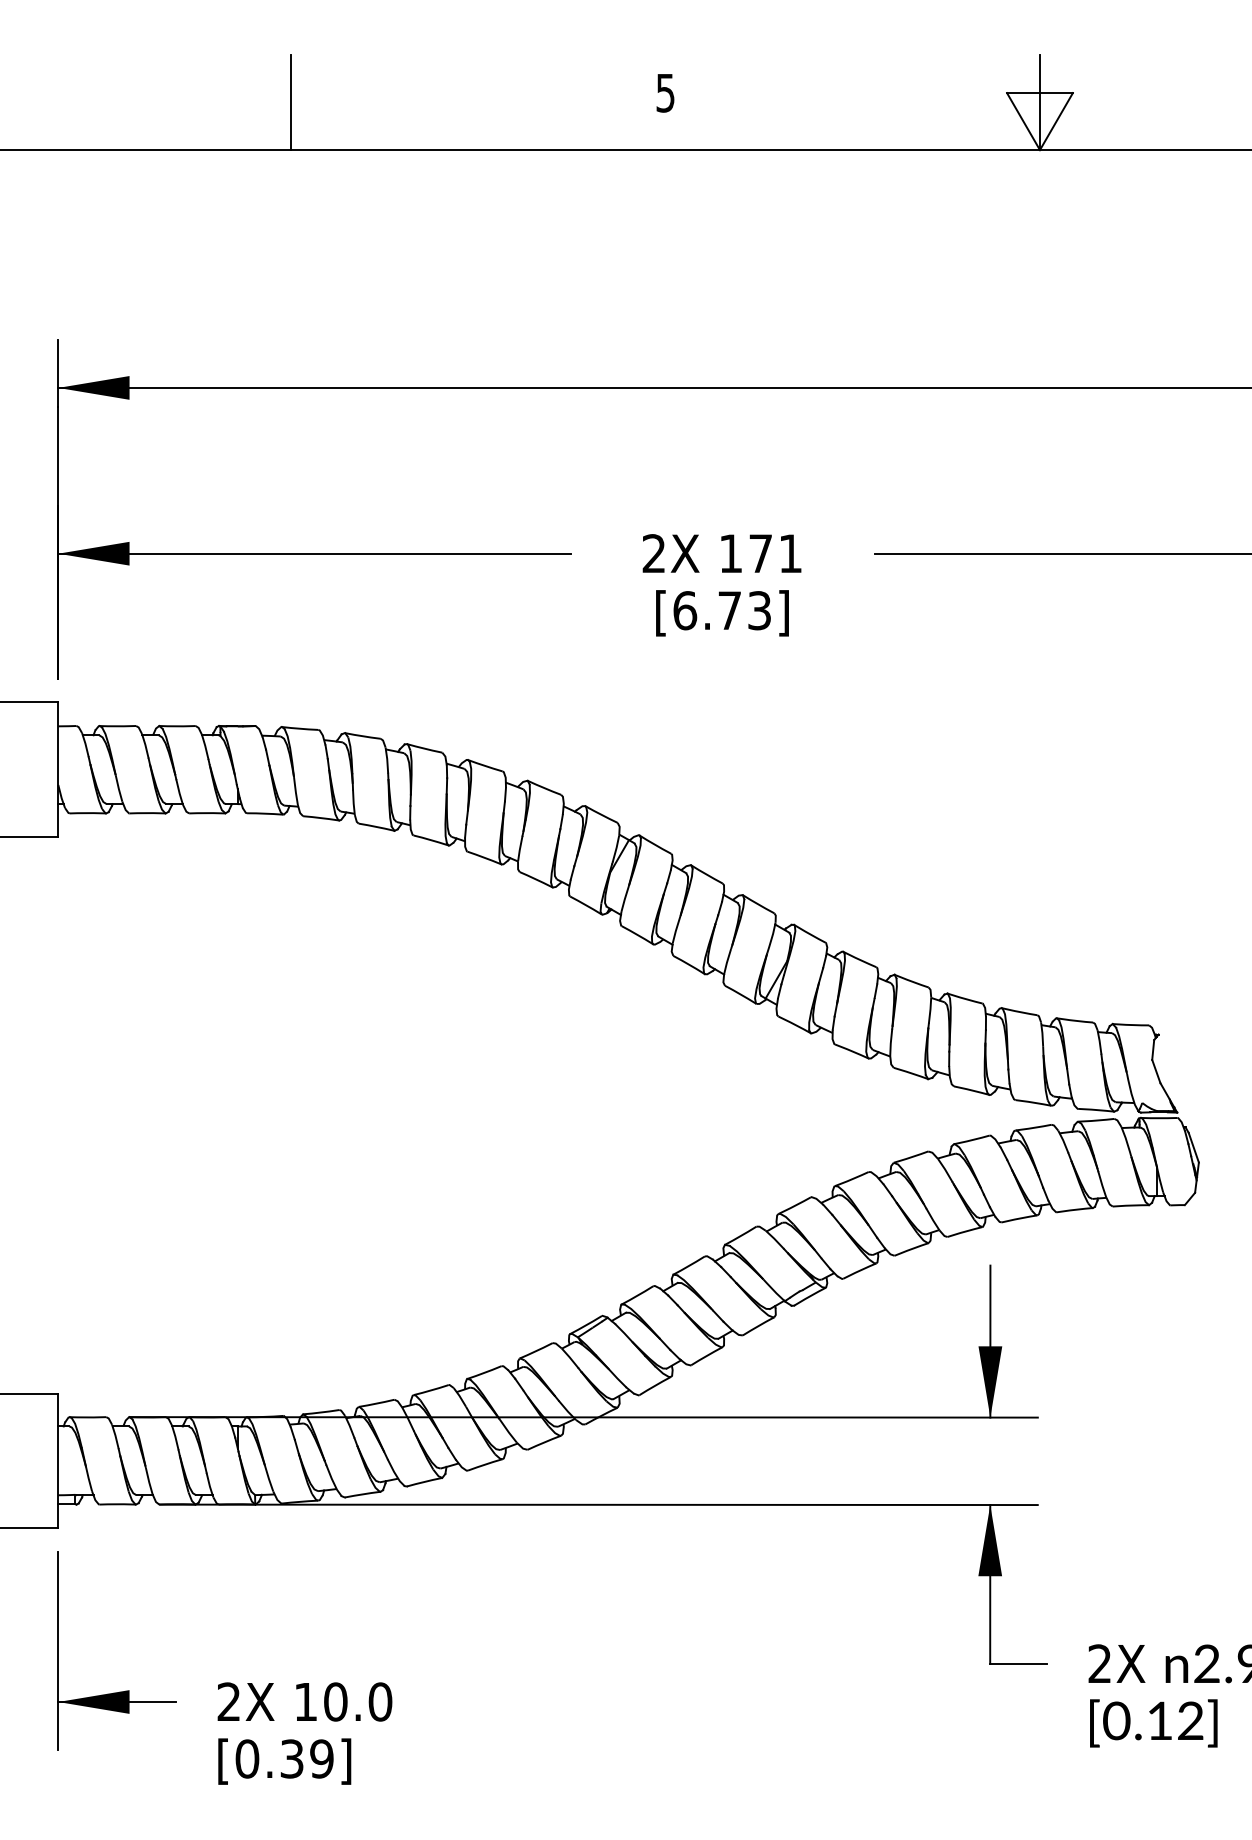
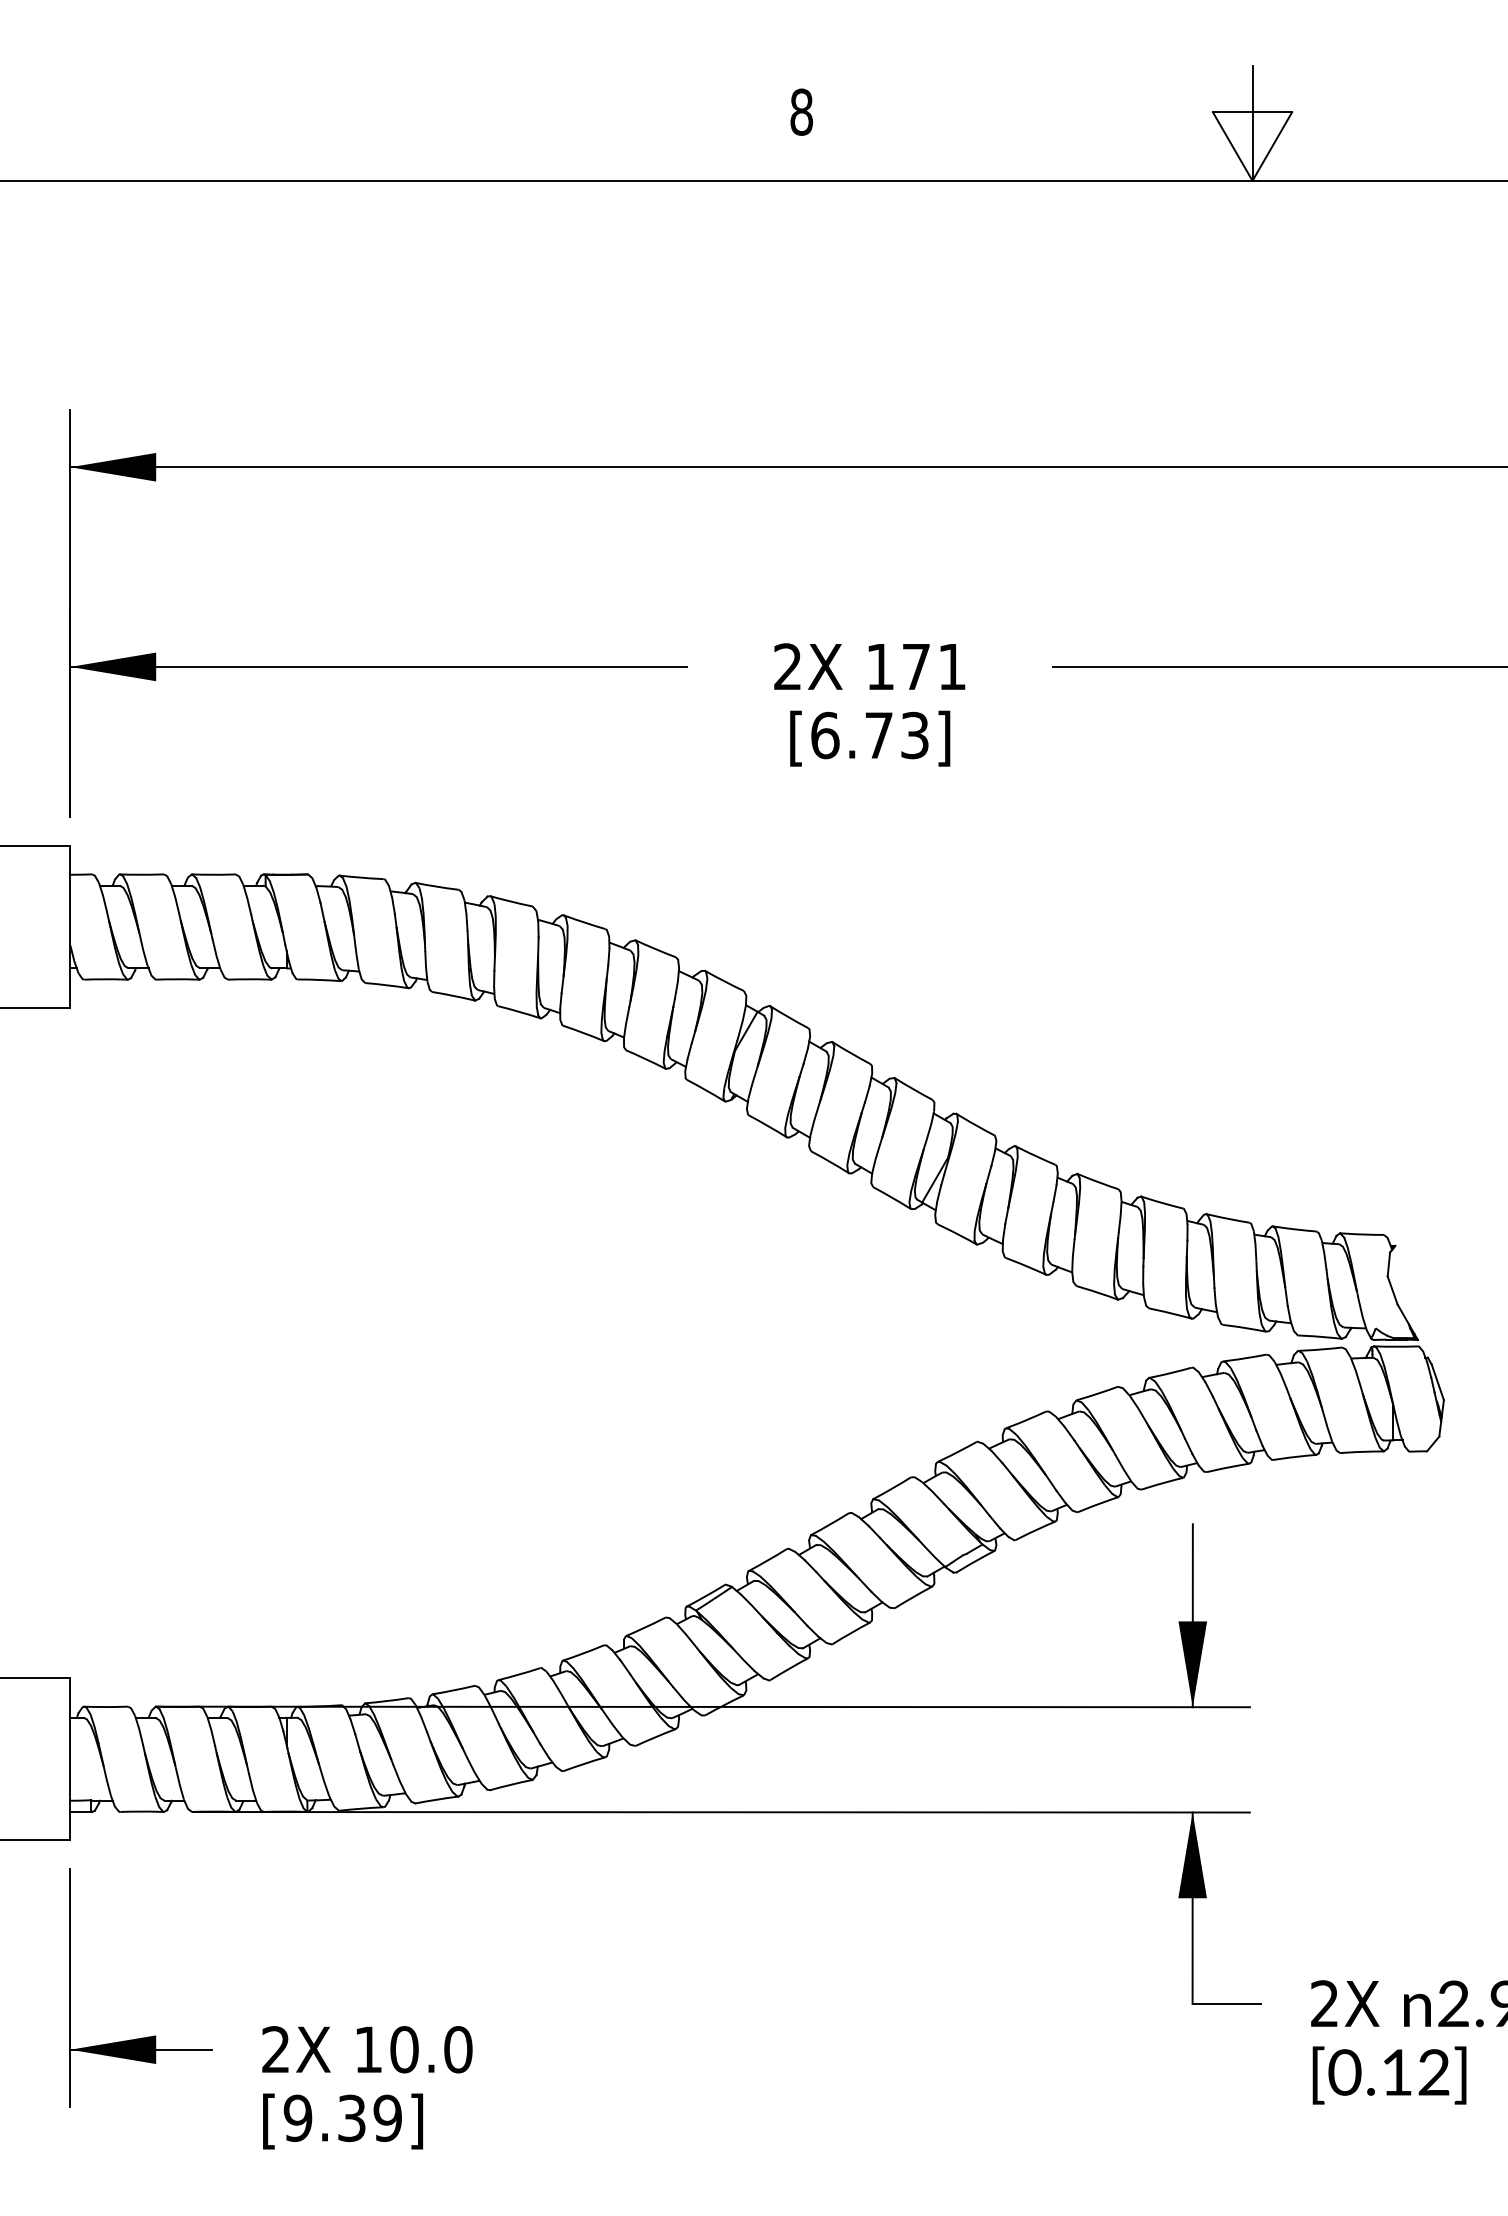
text: (665, 92) -> (801, 111), 5 -> 8
line: (291, 102) -> (351, 123), removed
text: (246, 1759) -> (297, 2118), [0.39] -> [9.39]

